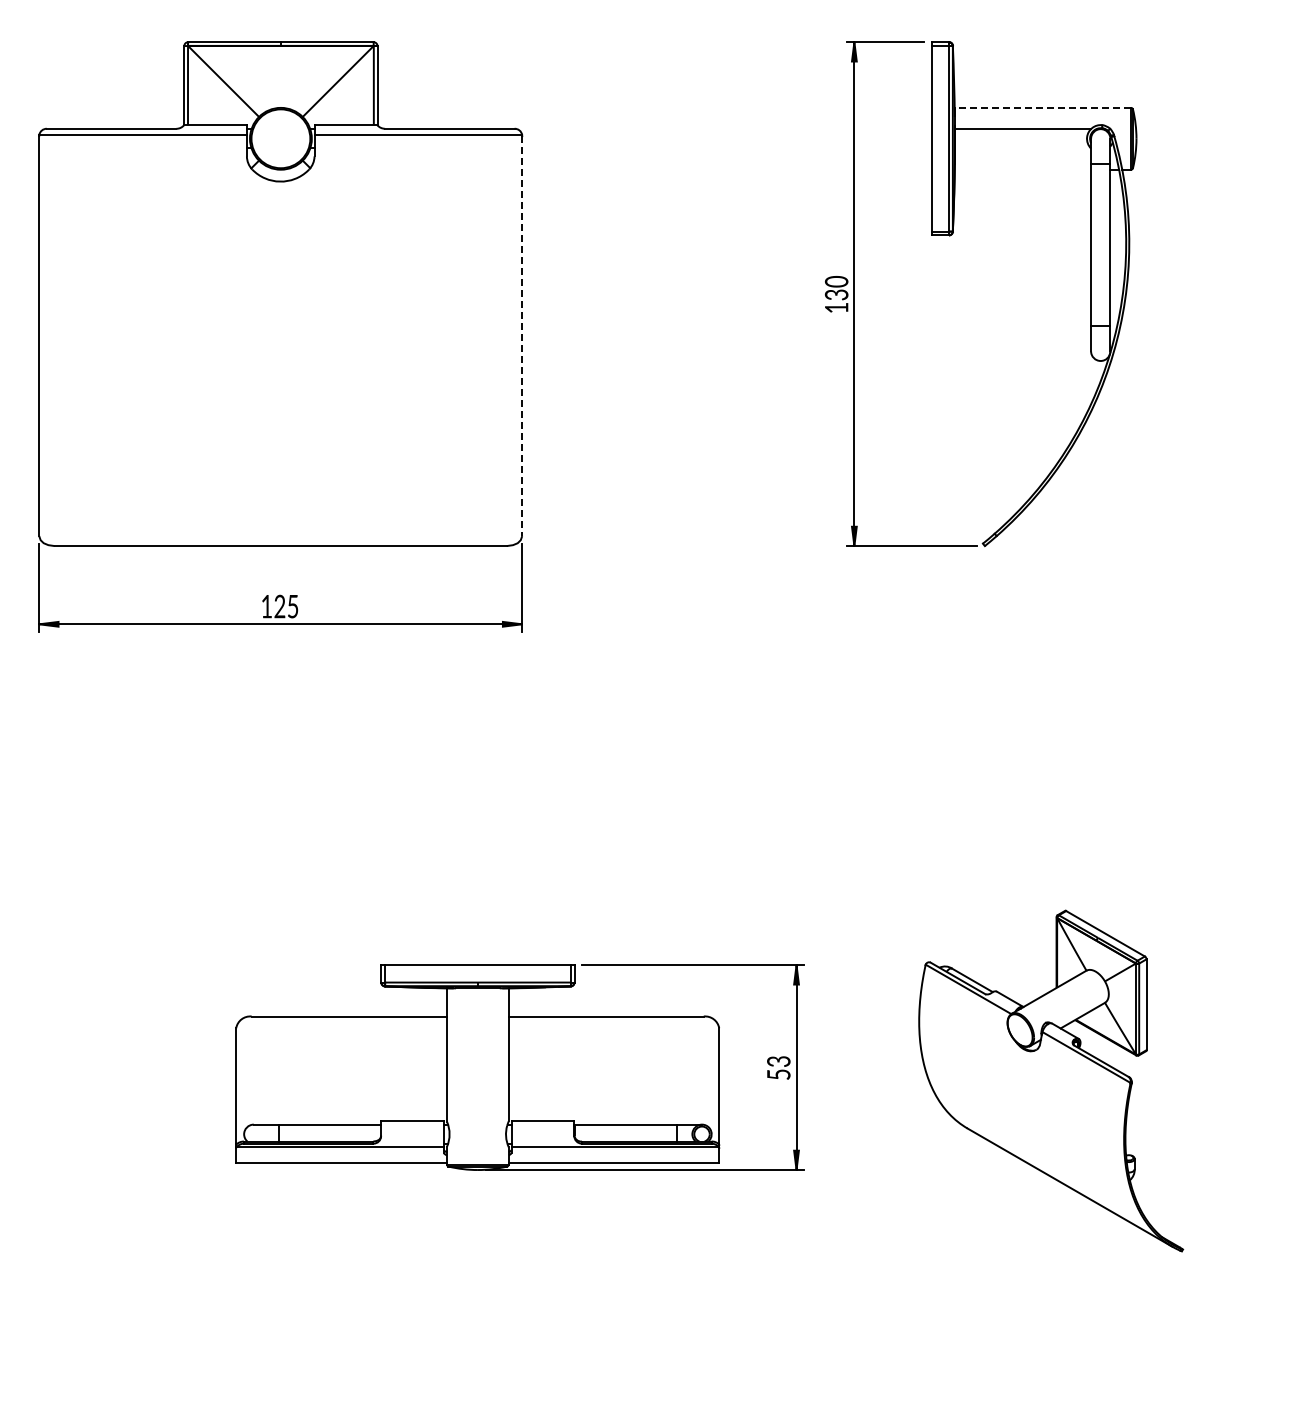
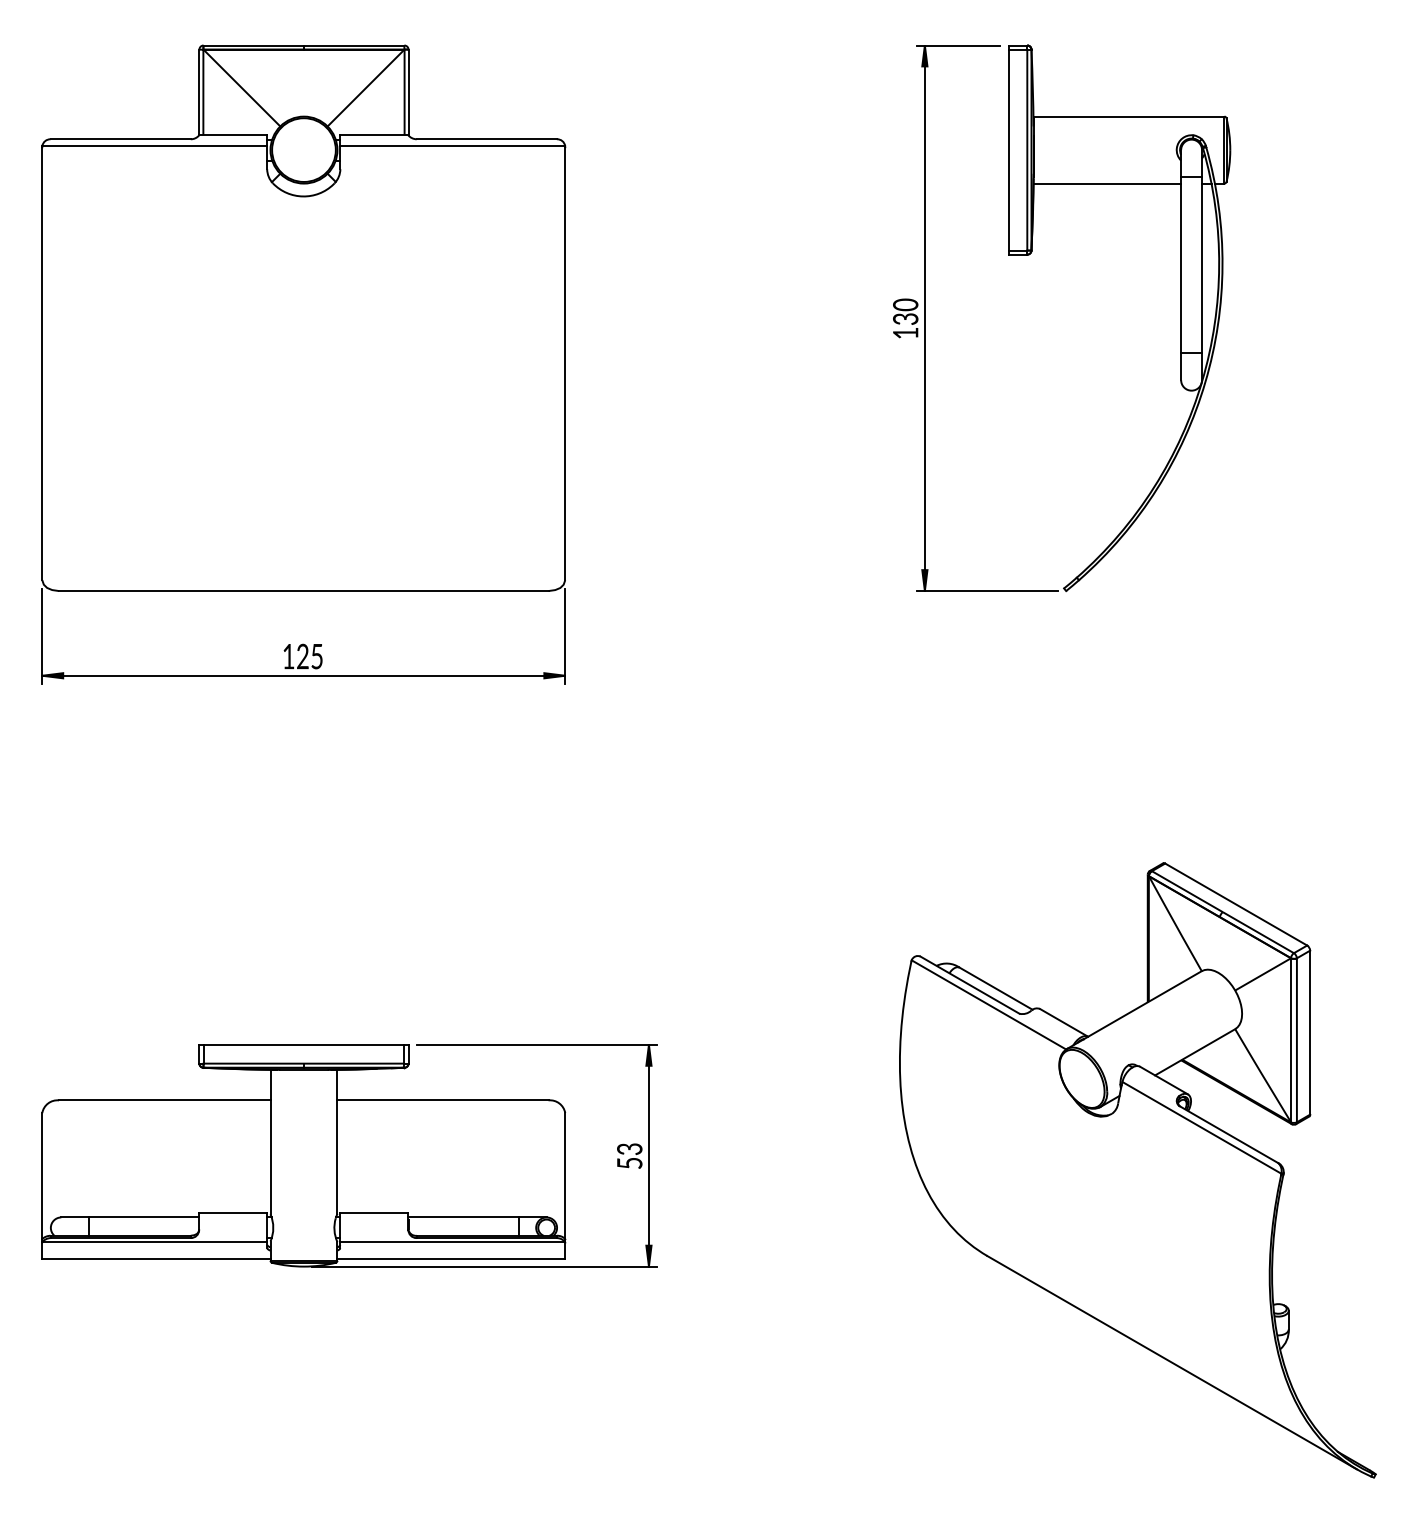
line: (1042, 107) -> (1128, 116), dashed -> solid
line: (1022, 128) -> (1106, 183), moved
line: (522, 336) -> (565, 364), dashed -> solid
part: (519, 1067) -> (349, 1155), moved
part: (1050, 1080) -> (1137, 1169), size x1.67

